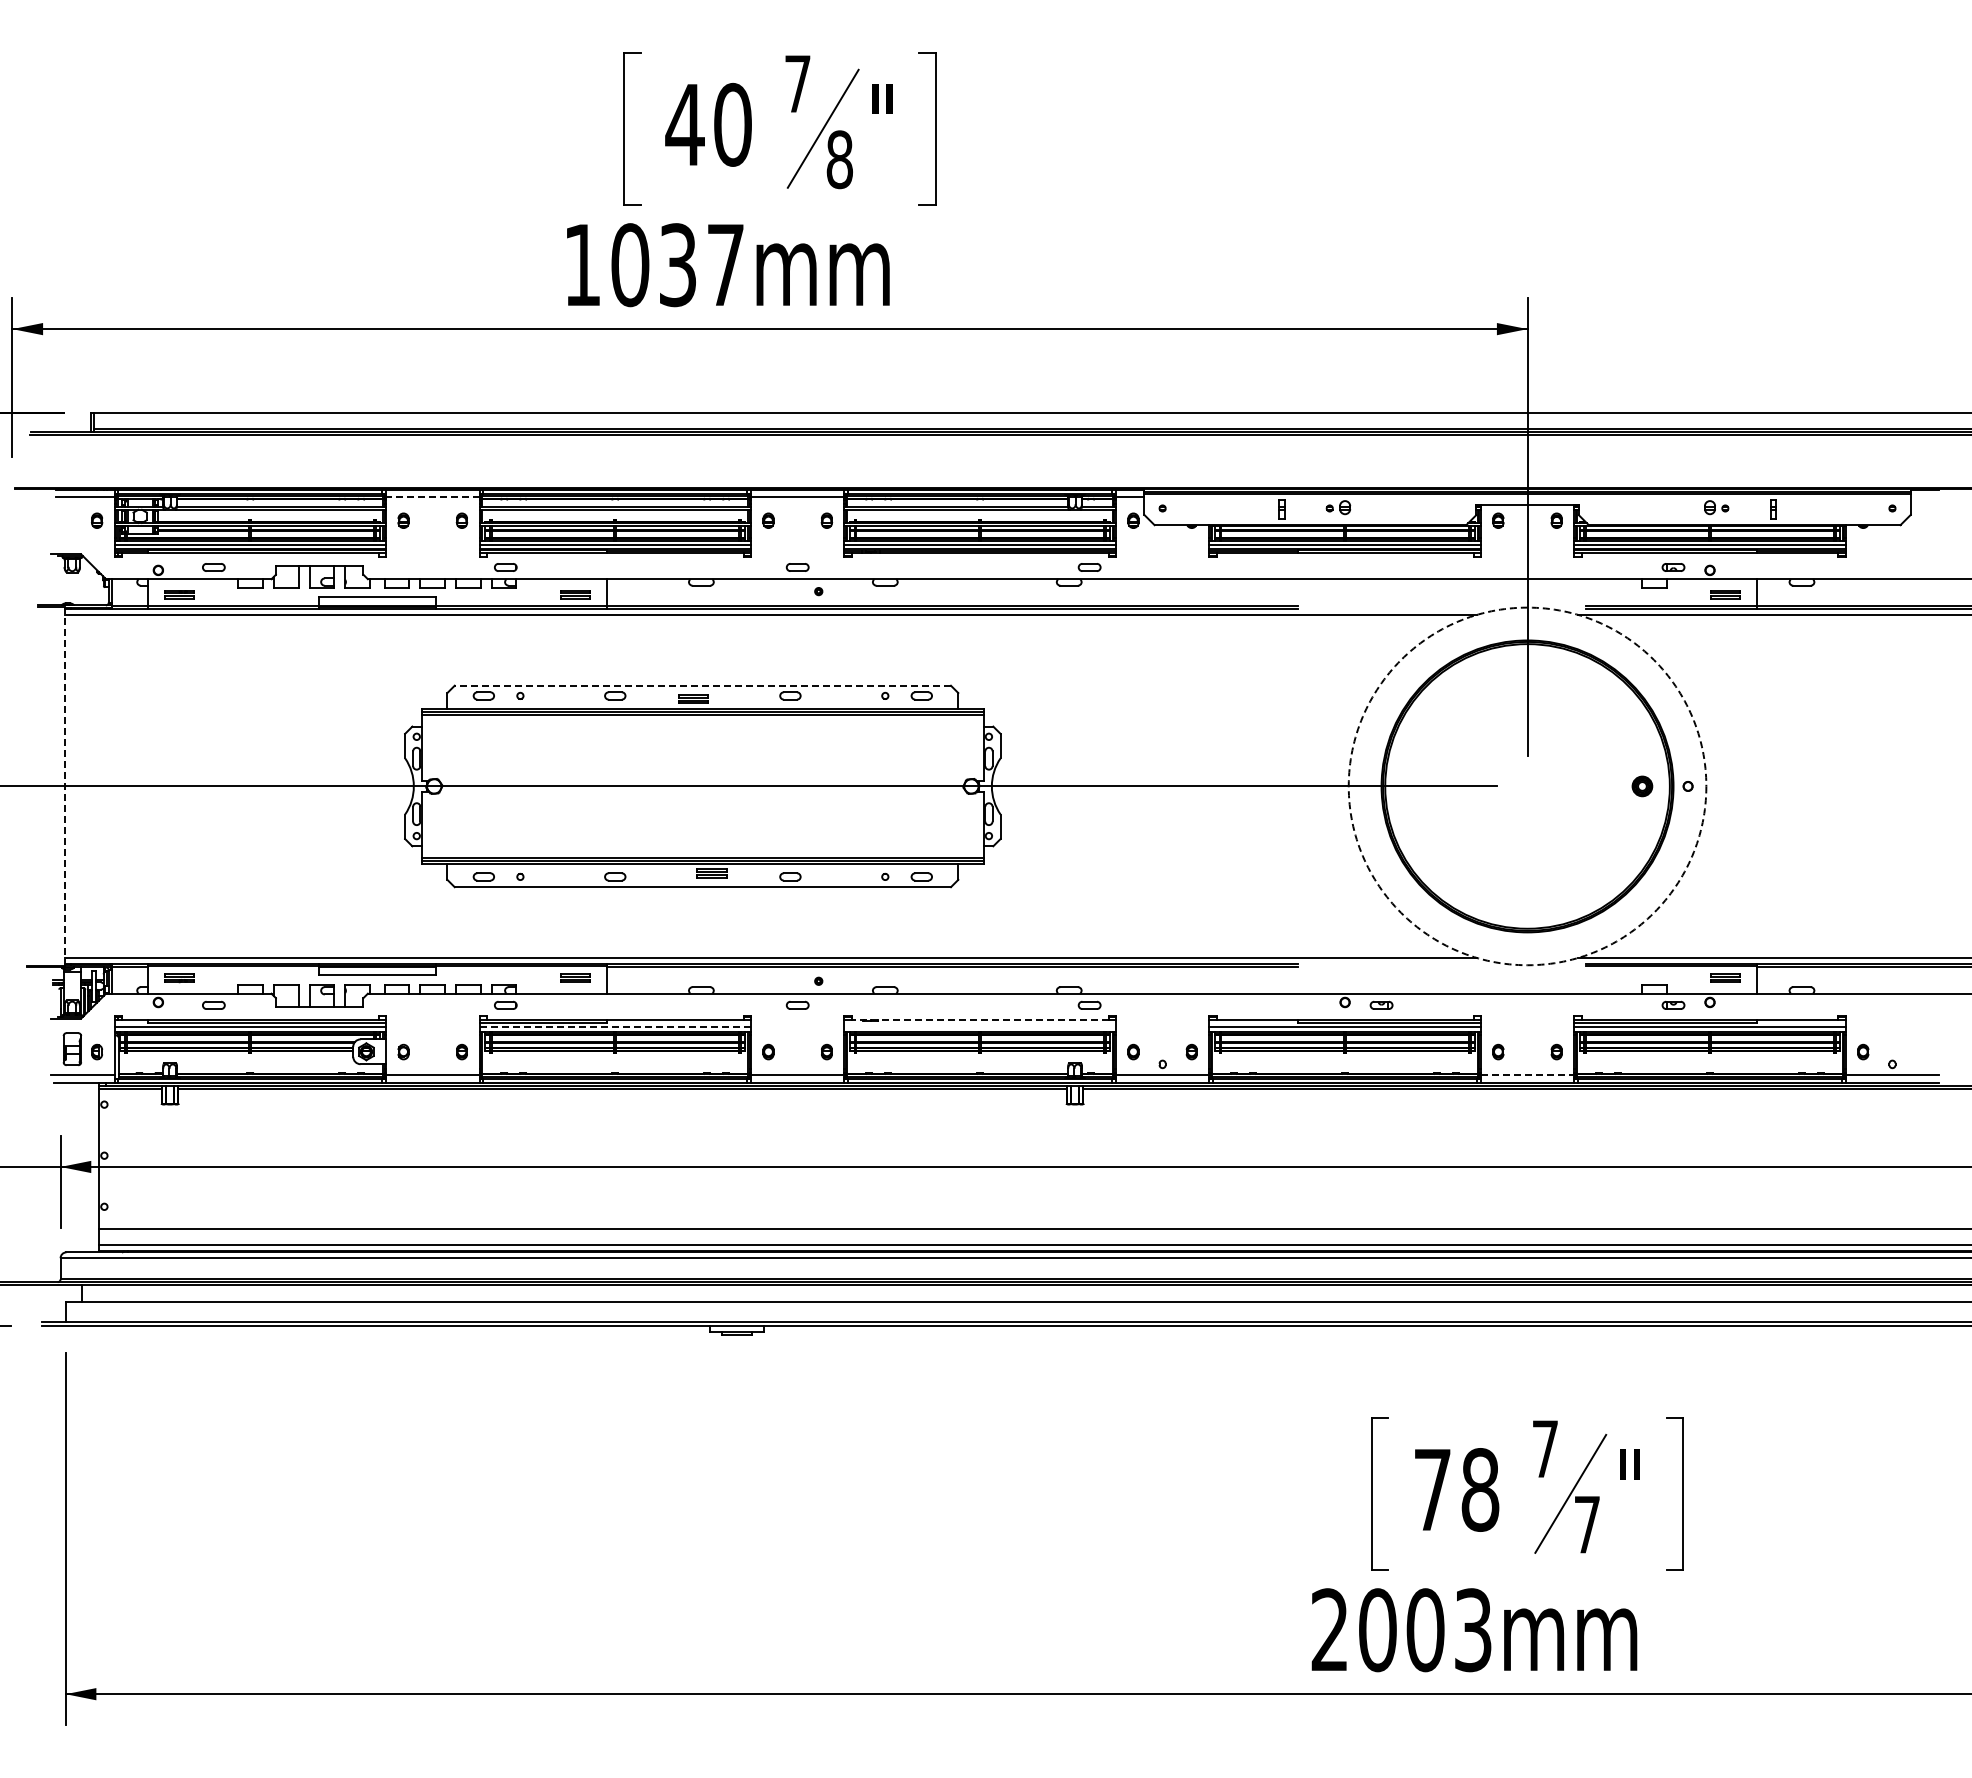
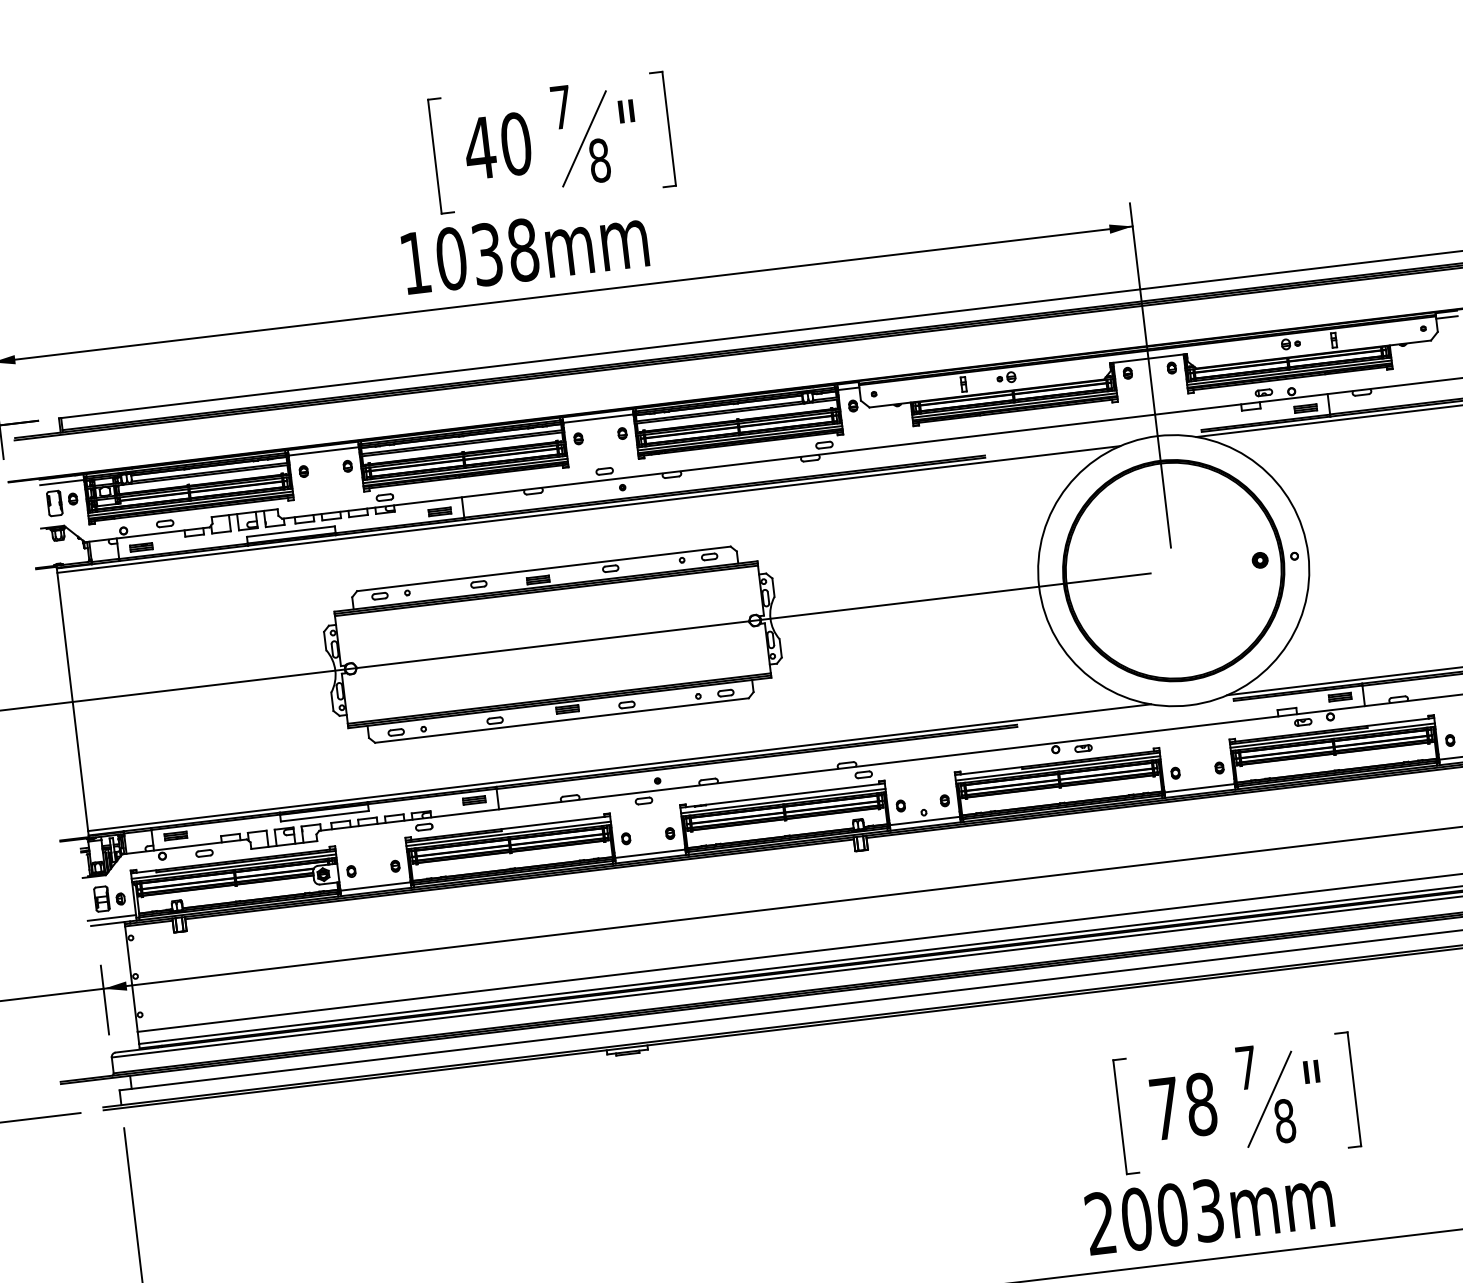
text: (725, 265) -> (523, 250), 1037mm -> 1038mm
line: (432, 497) -> (323, 451), dashed -> solid
line: (1924, 497) -> (1446, 317), added
part: (71, 523) -> (54, 503), added
line: (702, 685) -> (543, 568), dashed -> solid
line: (65, 786) -> (73, 701), dashed -> solid
circle: (1527, 786) -> (1173, 570), dashed -> solid
line: (979, 1020) -> (782, 796), dashed -> solid
line: (615, 1027) -> (508, 834), dashed -> solid
line: (979, 1027) -> (782, 801), added
line: (1527, 1075) -> (1199, 788), dashed -> solid
text: (1587, 1524) -> (1285, 1120), 7 -> 8

